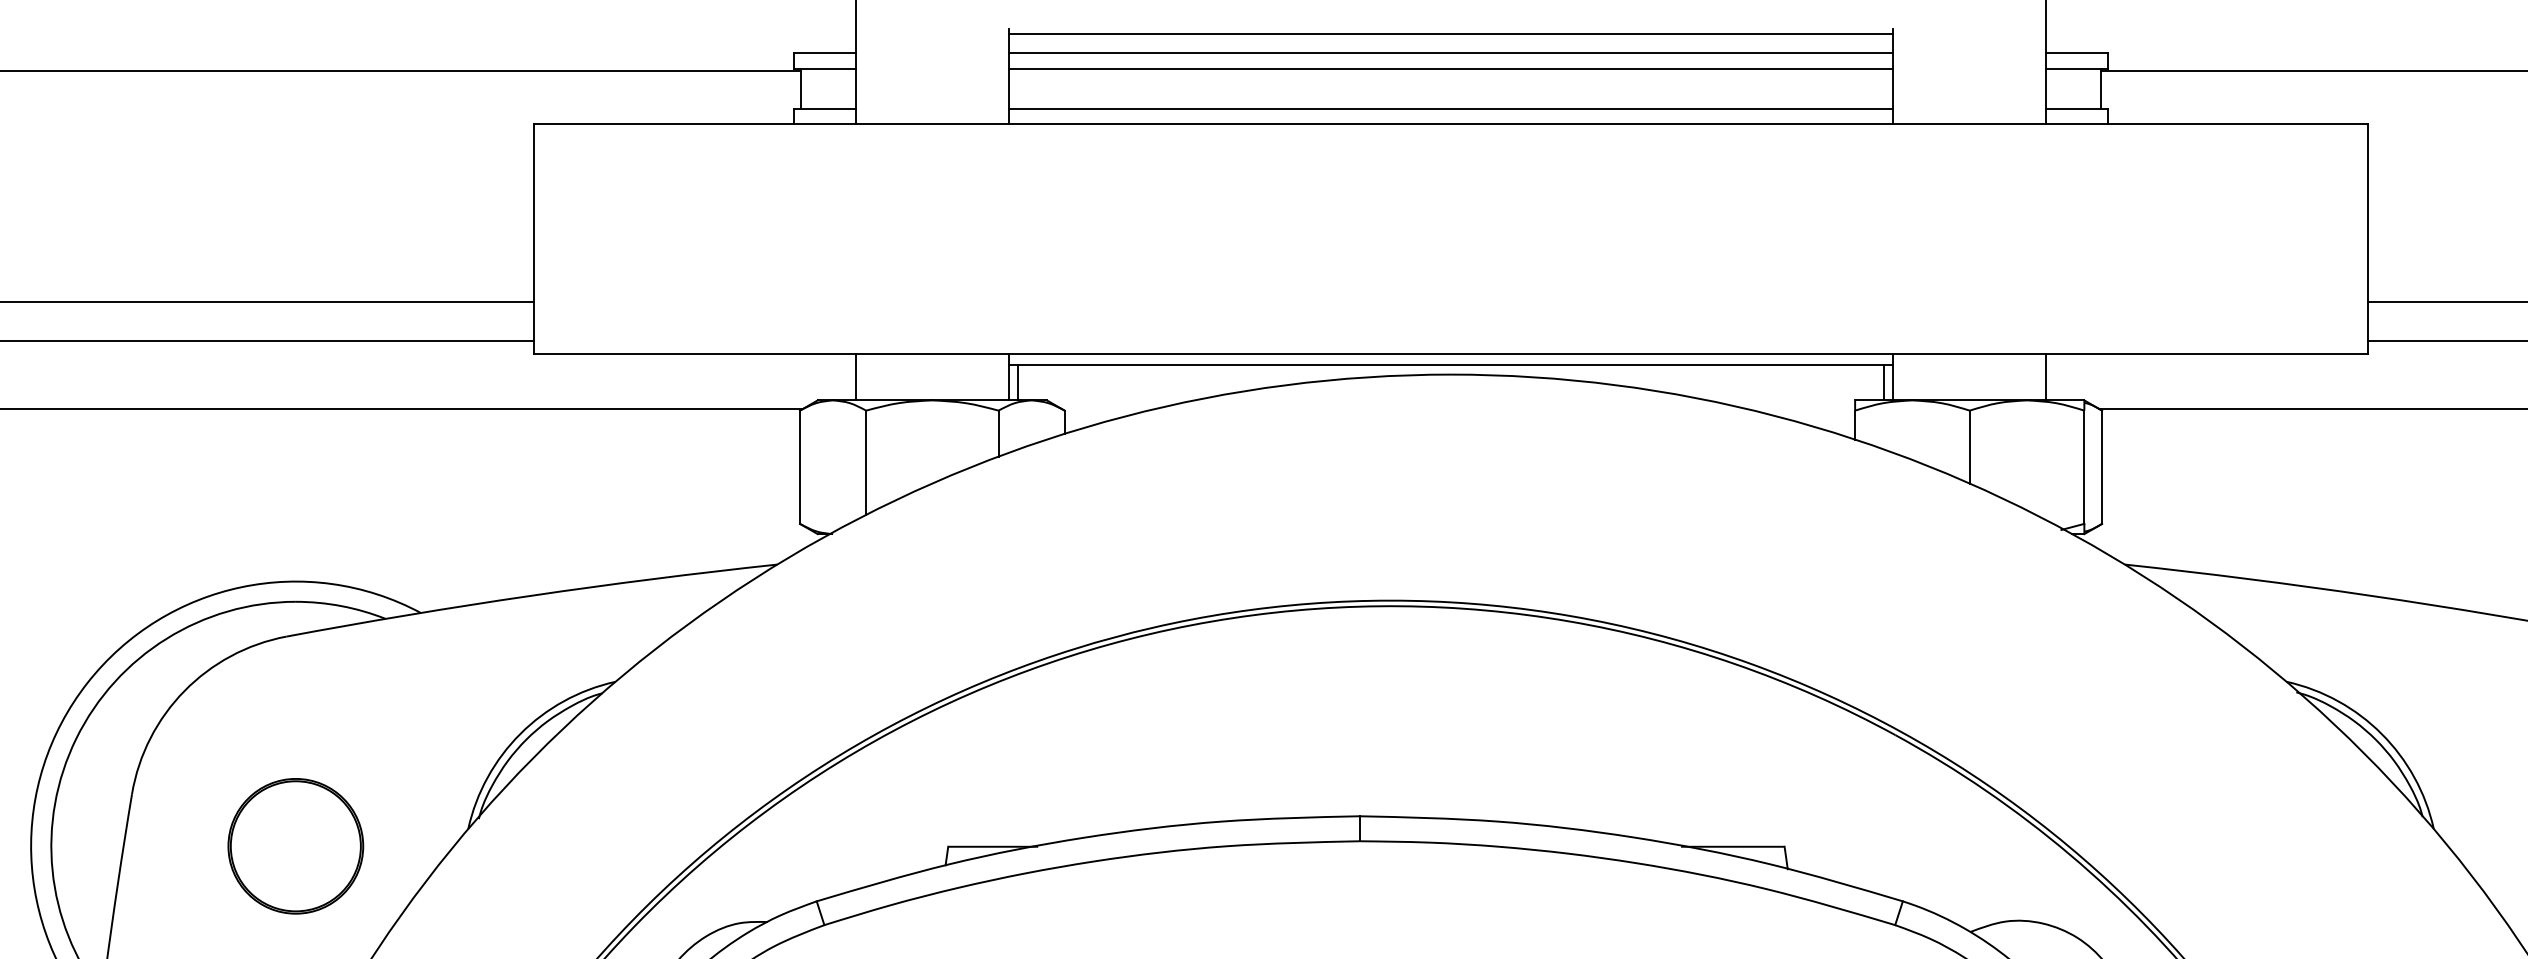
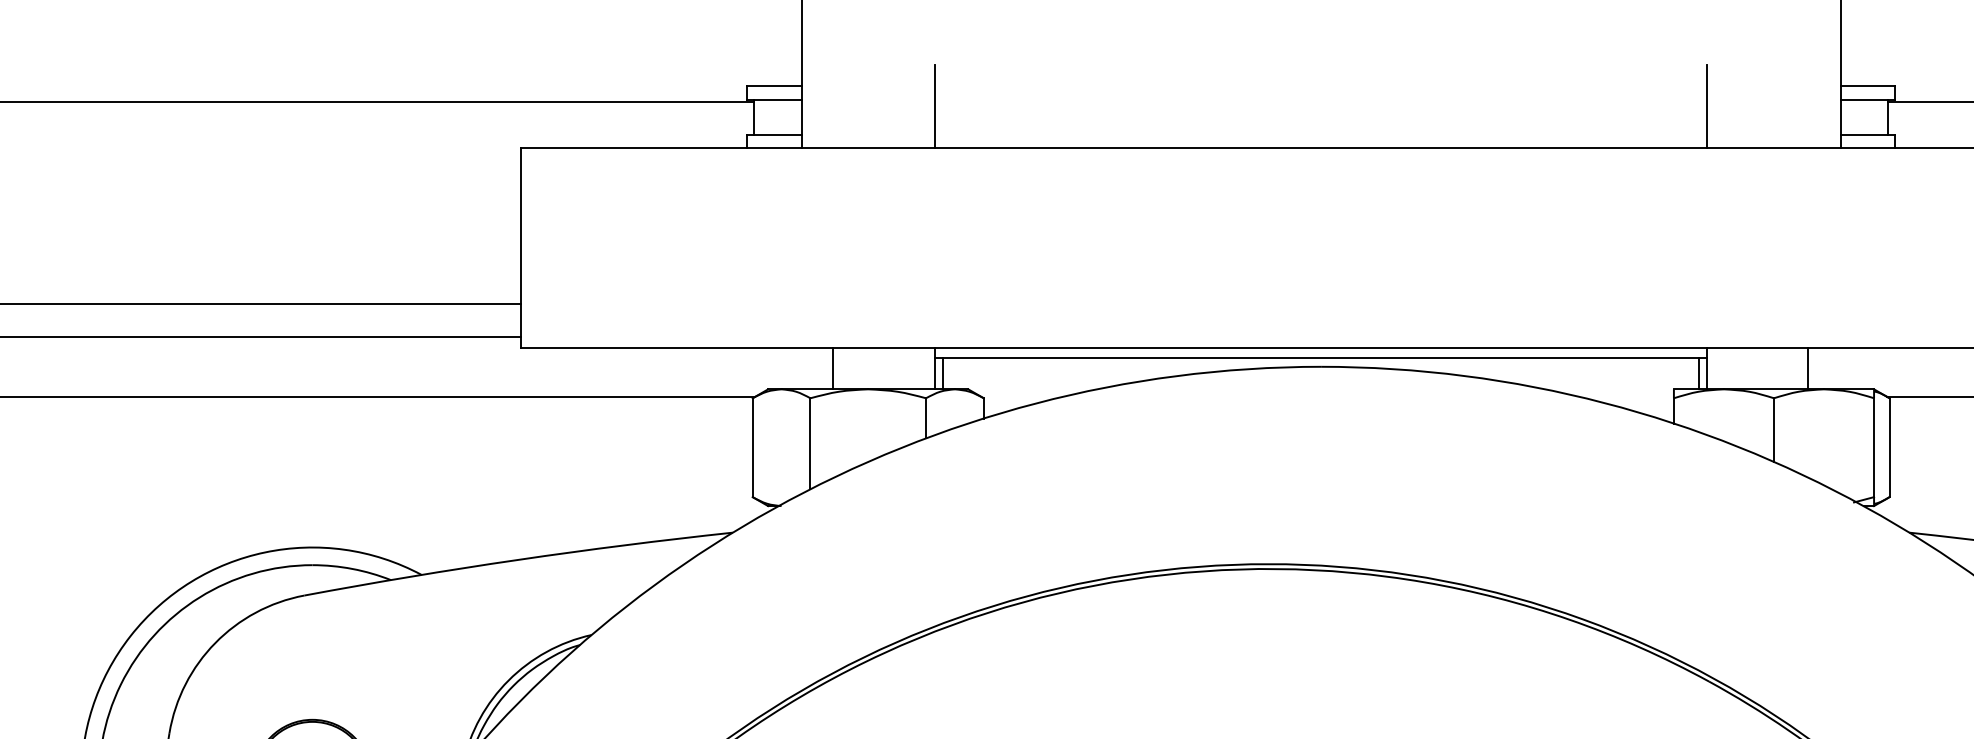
line: (1450, 34) -> (1320, 69), removed
line: (1450, 53) -> (1320, 86), removed
line: (1450, 68) -> (1320, 99), removed
line: (1450, 109) -> (1320, 135), removed
line: (855, 376) -> (832, 368), moved
line: (2046, 376) -> (1808, 368), moved

